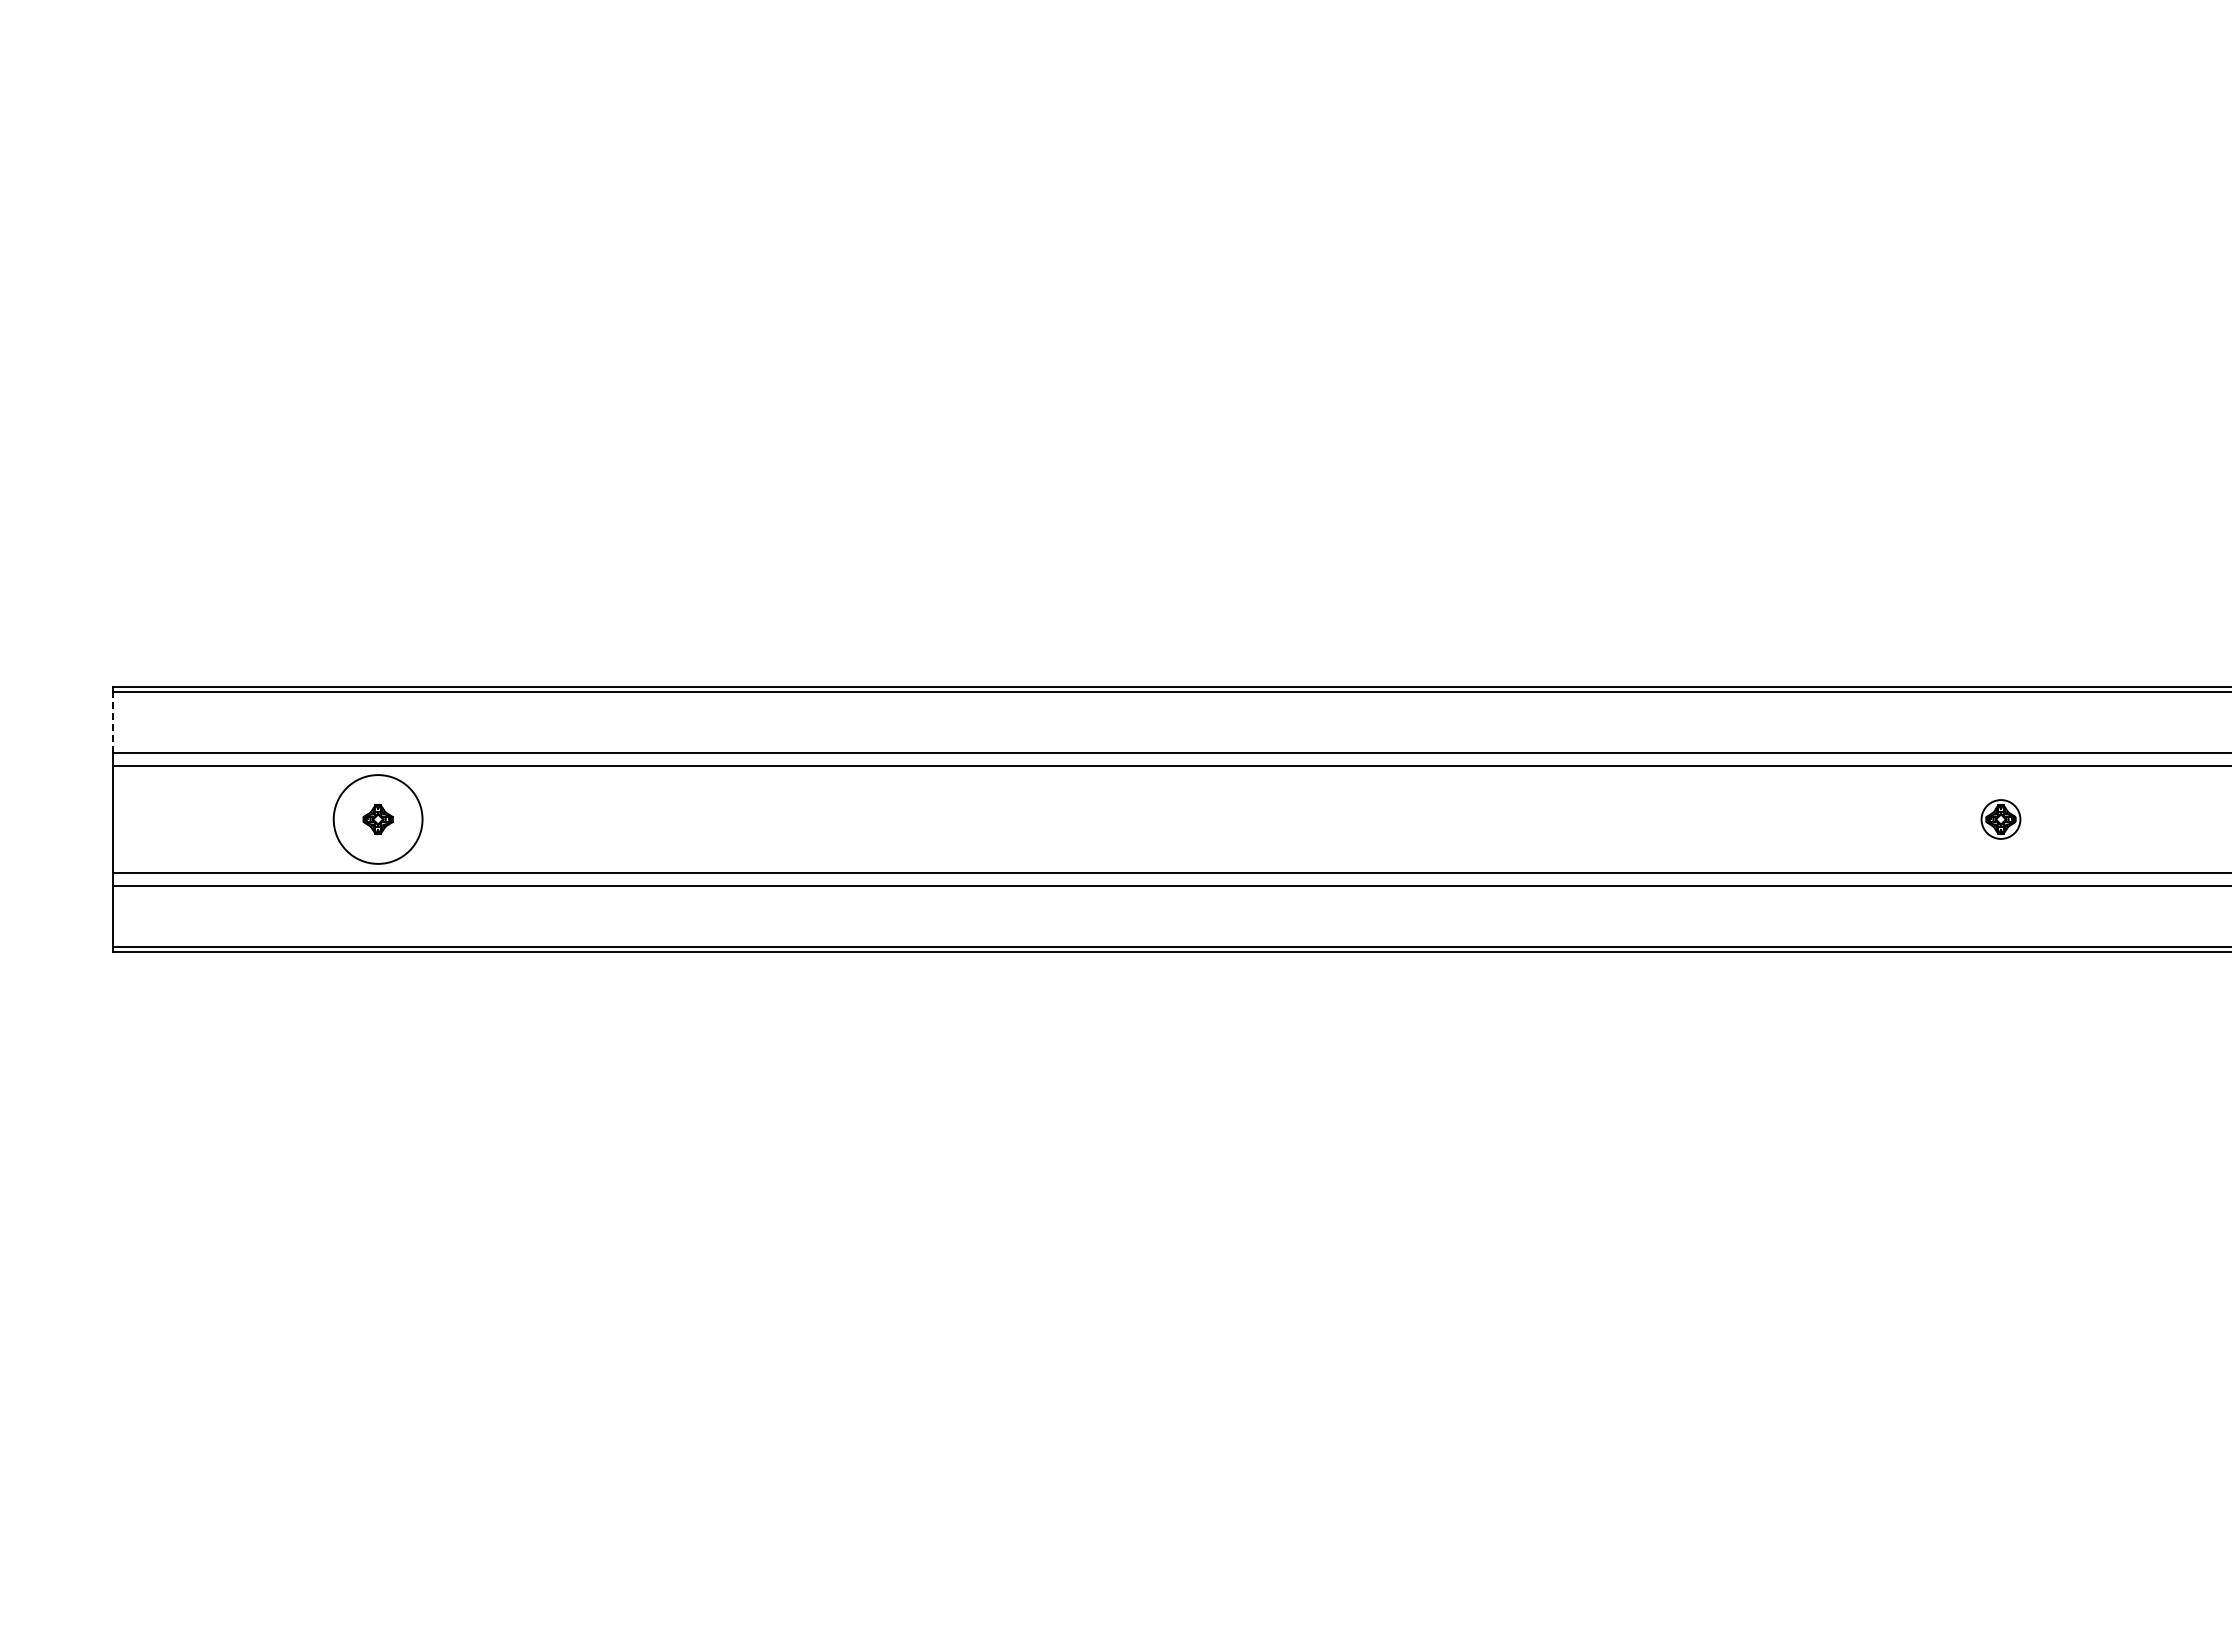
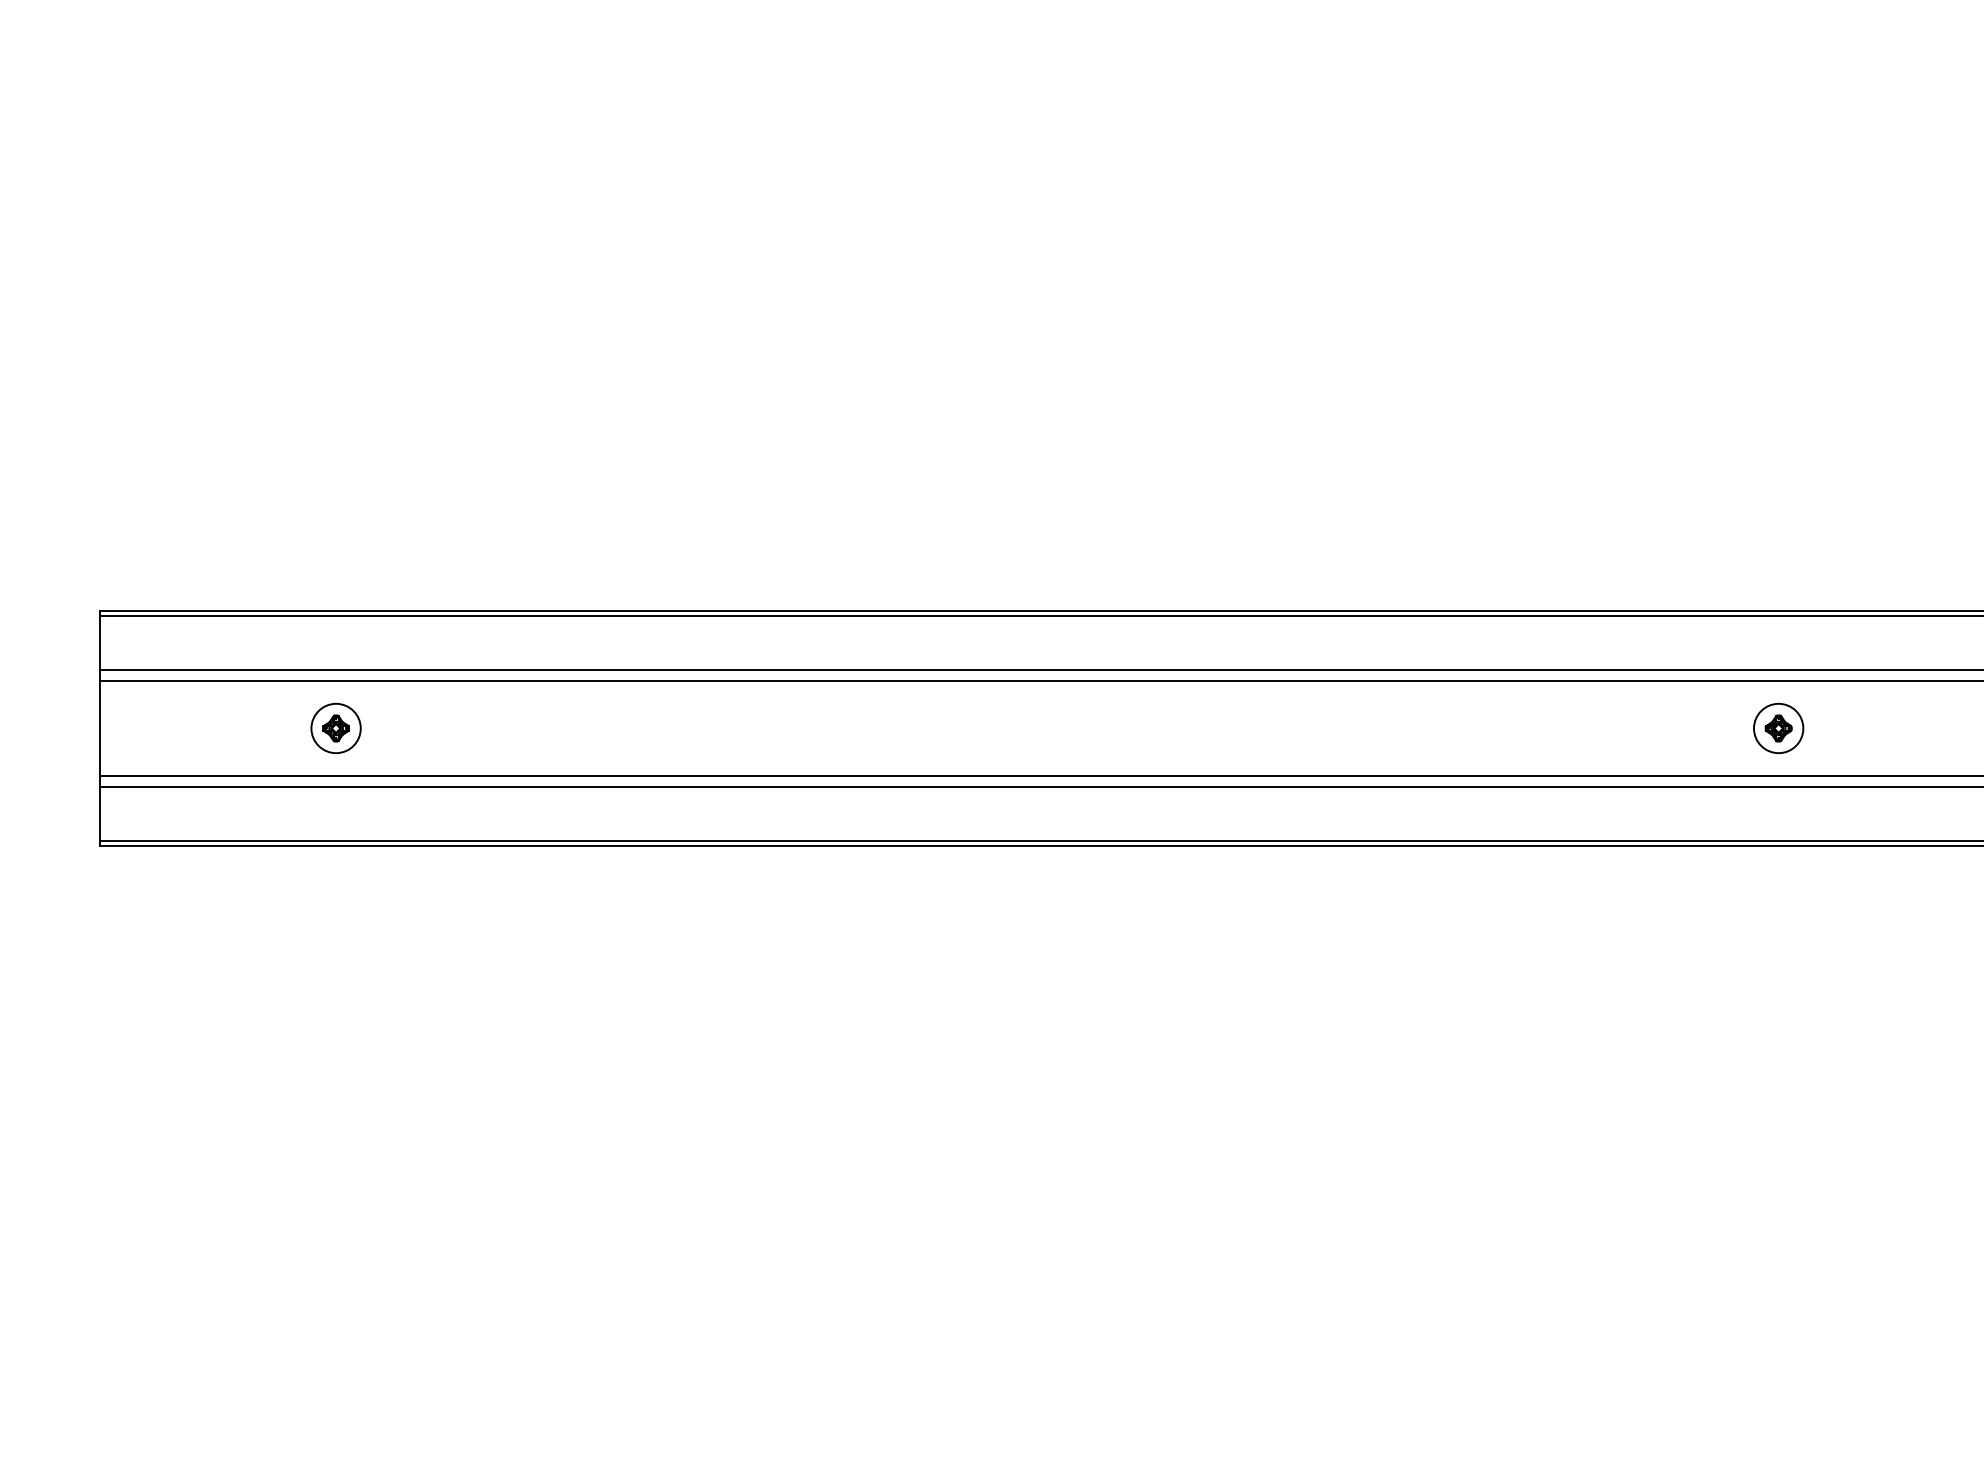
line: (112, 722) -> (99, 642), dashed -> solid
circle: (377, 819) -> (335, 728), size x0.62
circle: (2000, 819) -> (1778, 728), size x1.43

